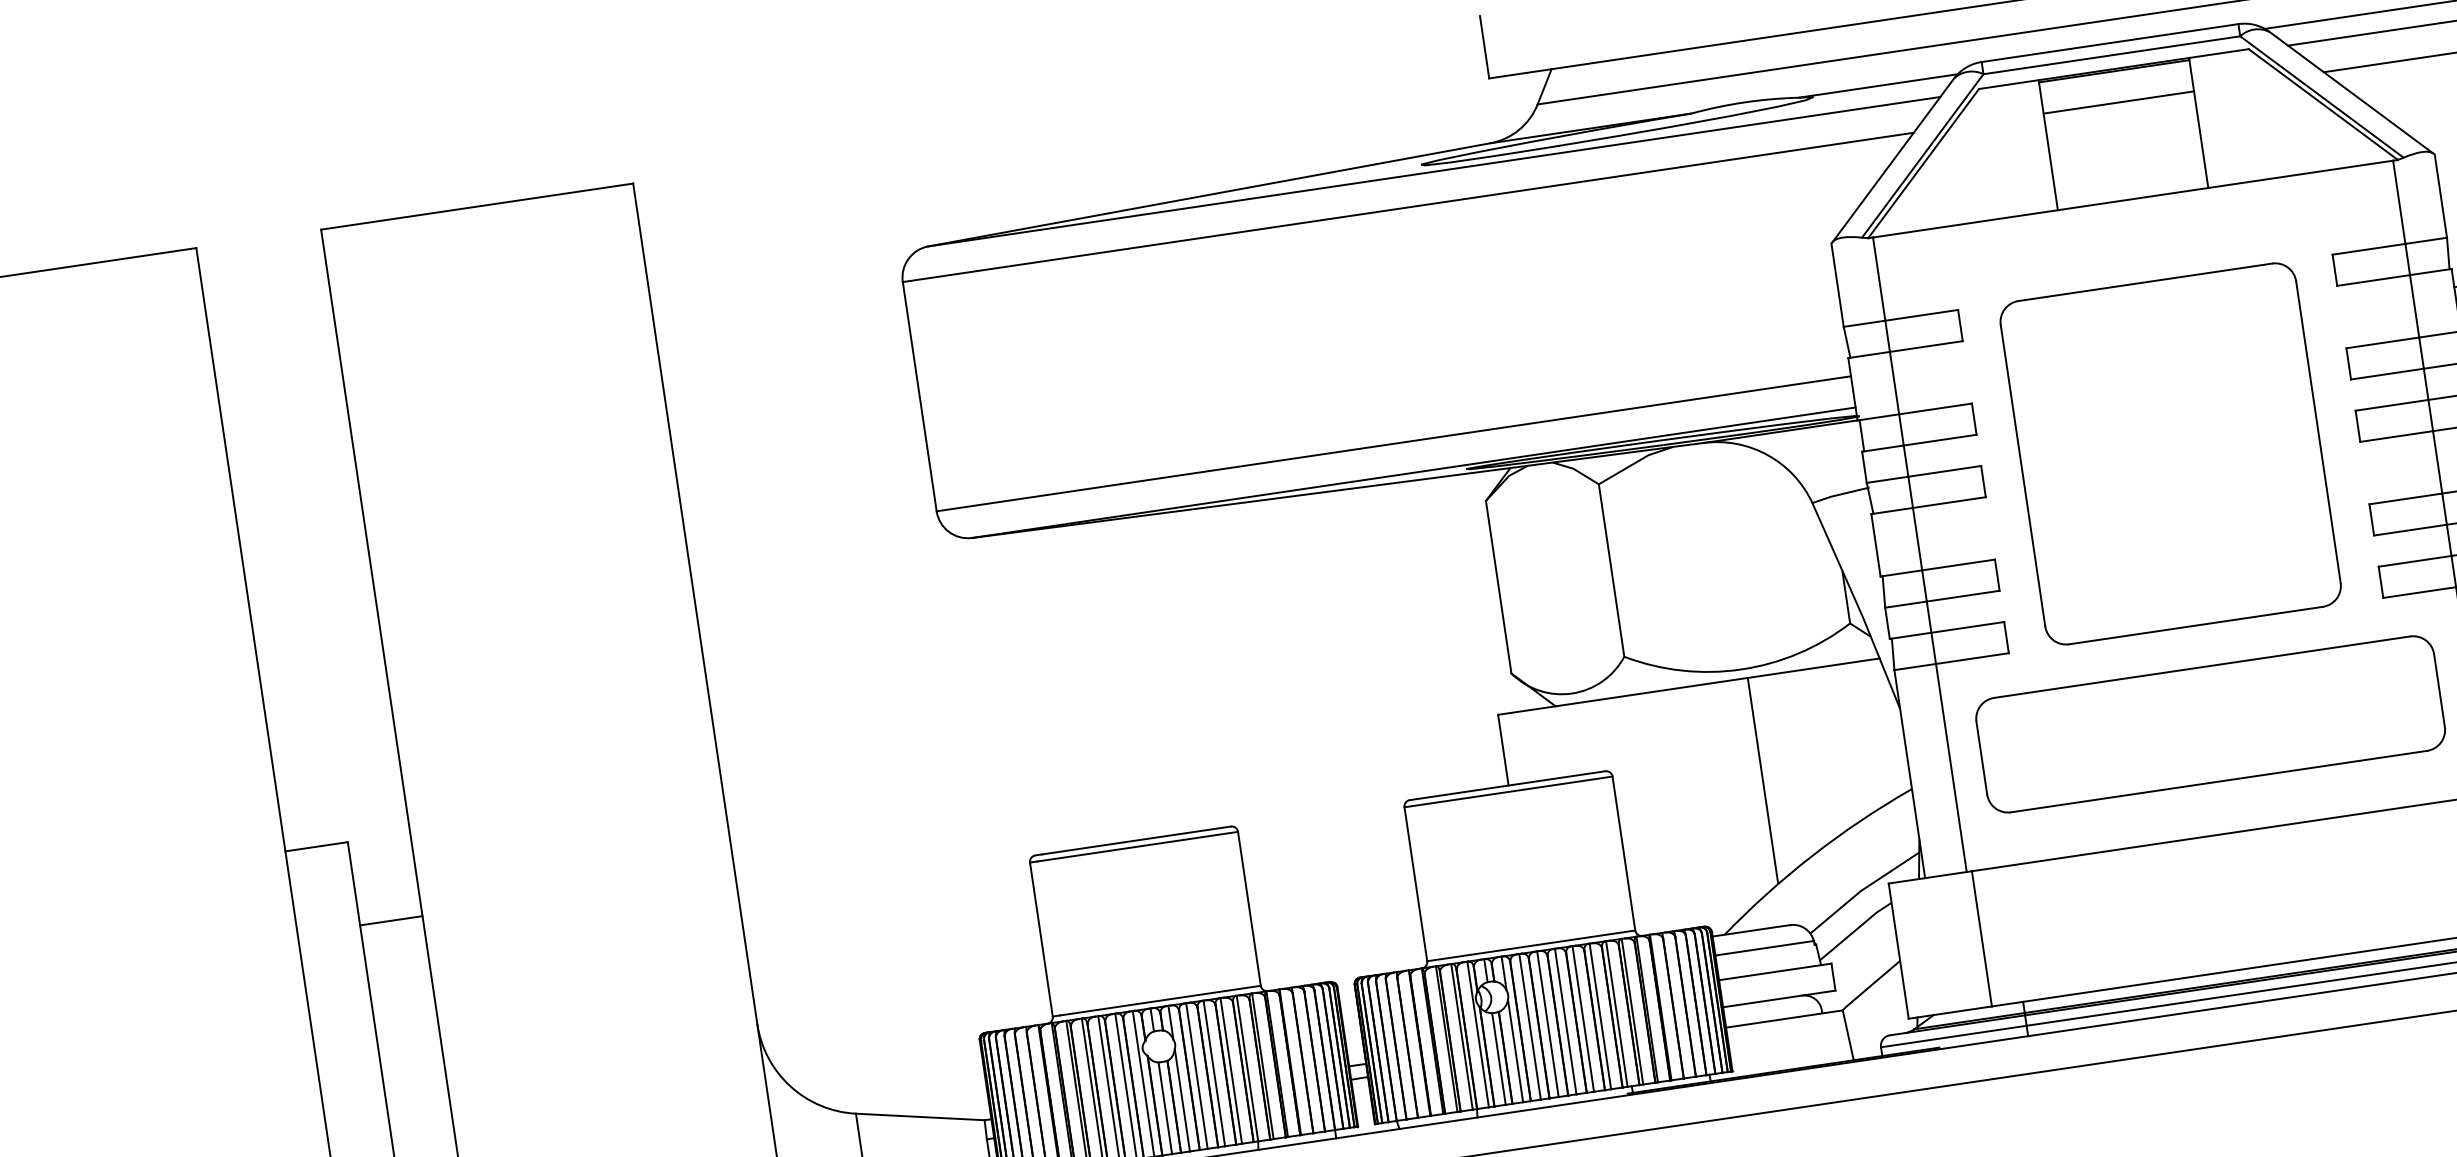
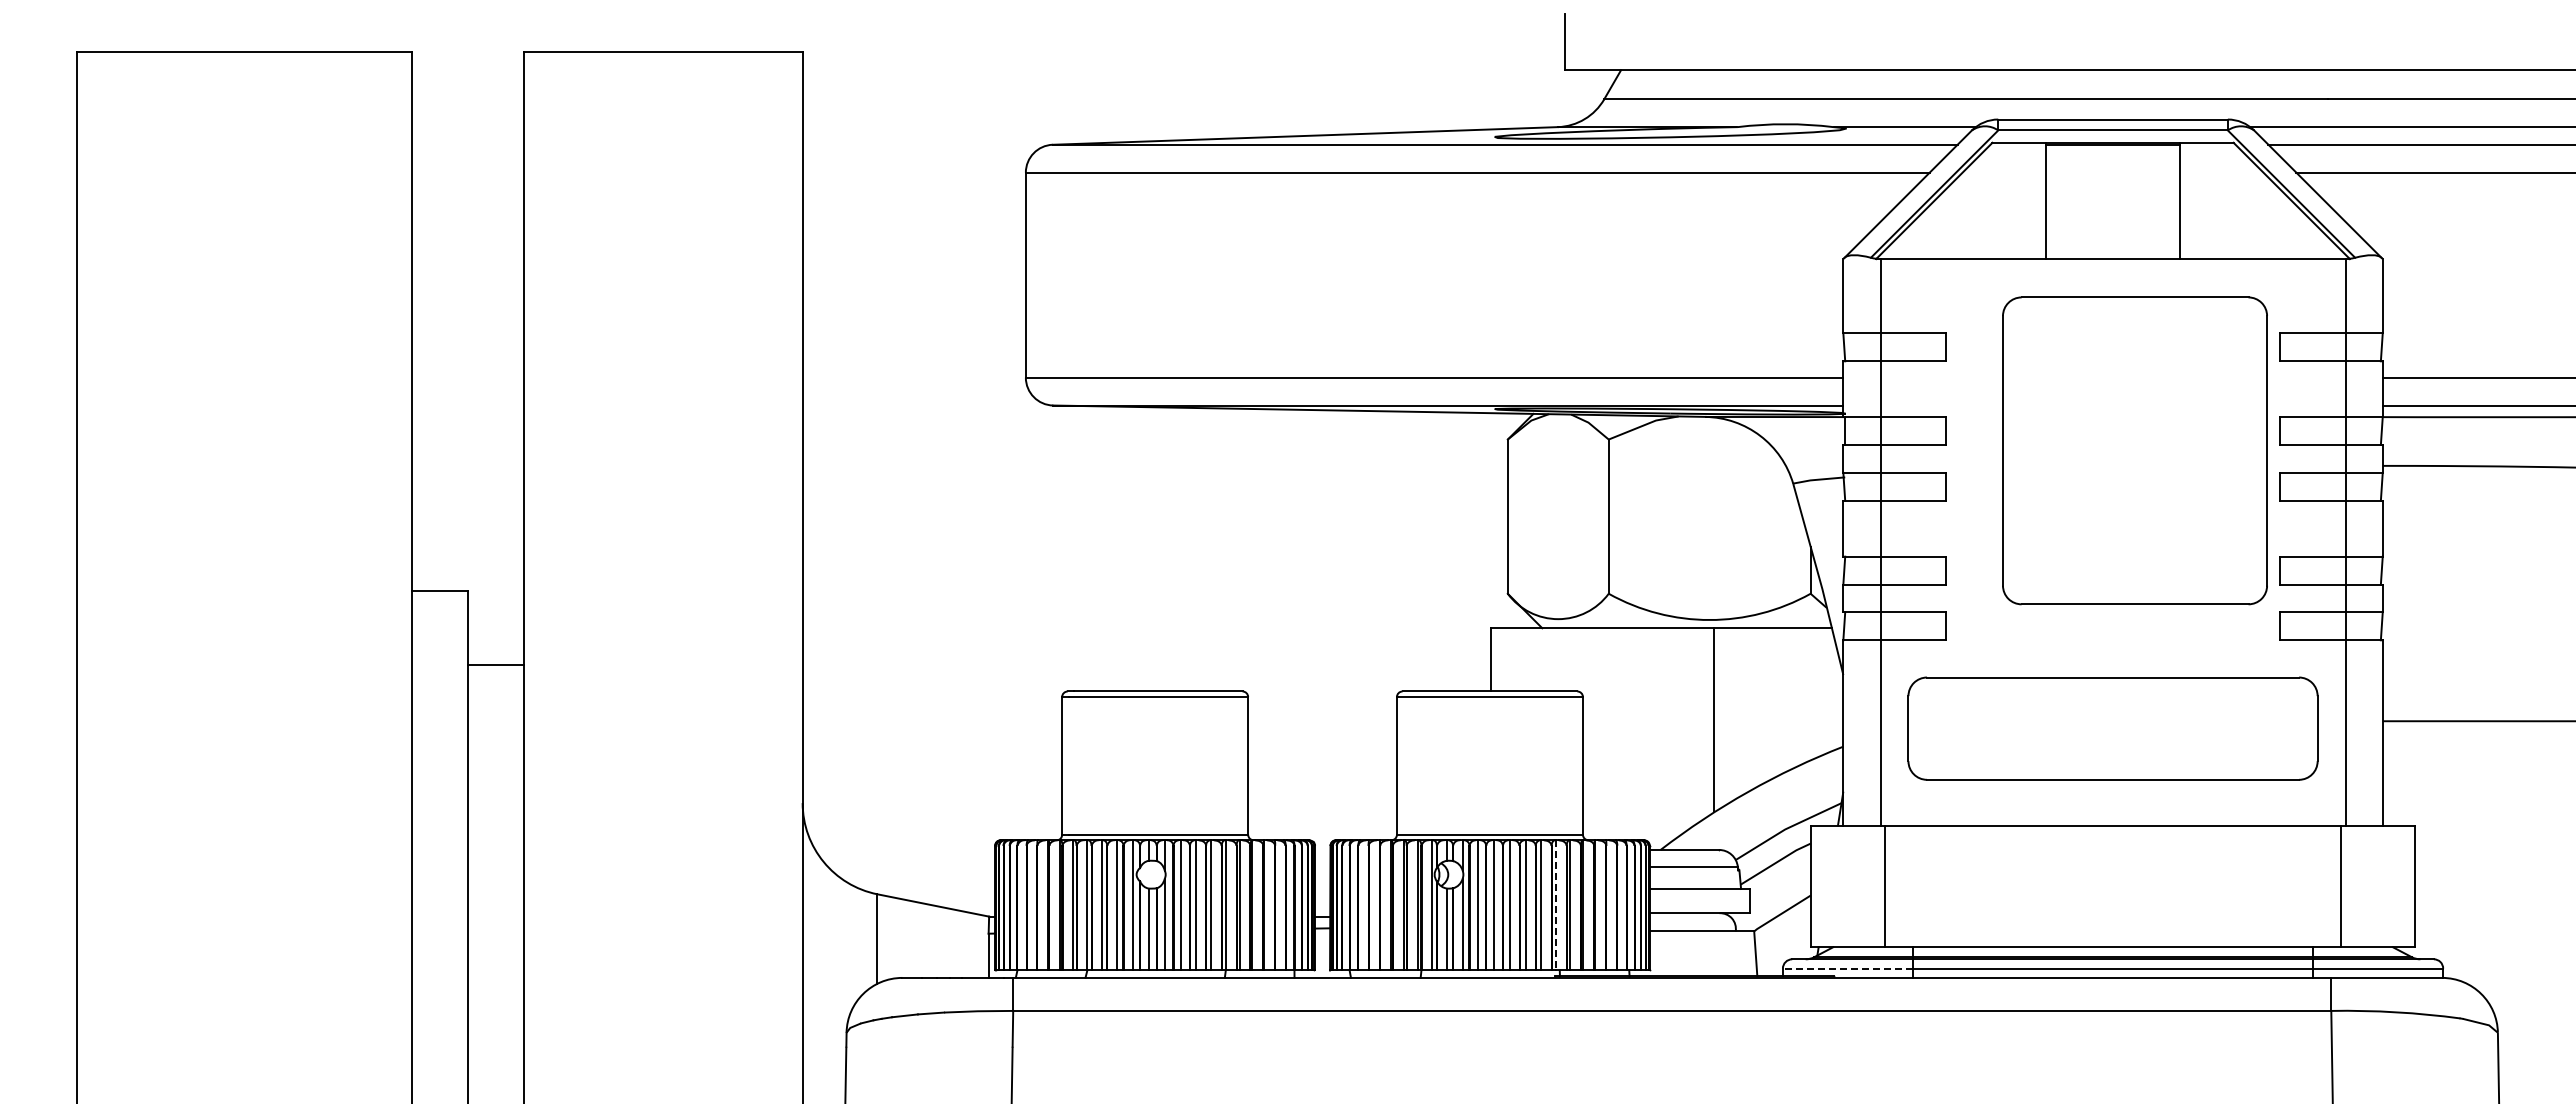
line: (2118, 102) -> (2112, 172), removed
part: (2170, 453) -> (2134, 450), moved
line: (1617, 1014) -> (1556, 905), solid -> dashed
line: (1953, 1036) -> (1847, 968), solid -> dashed

